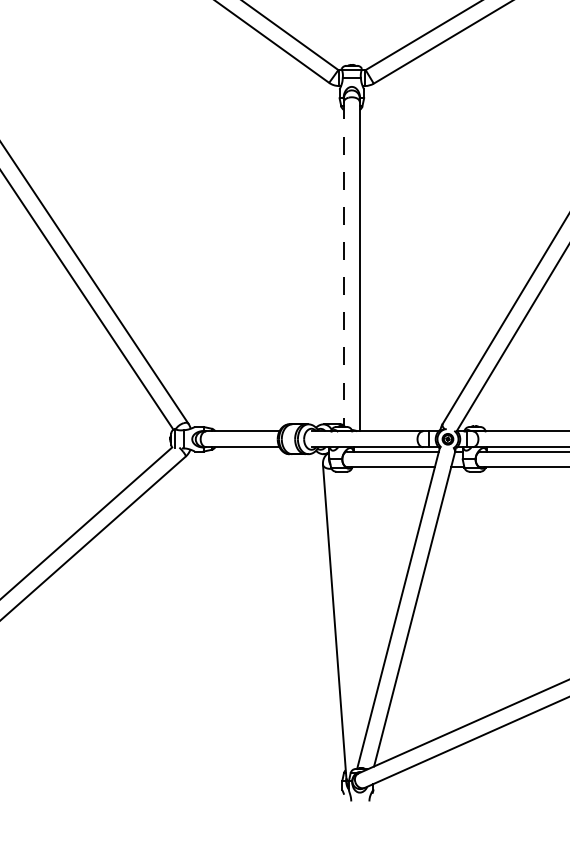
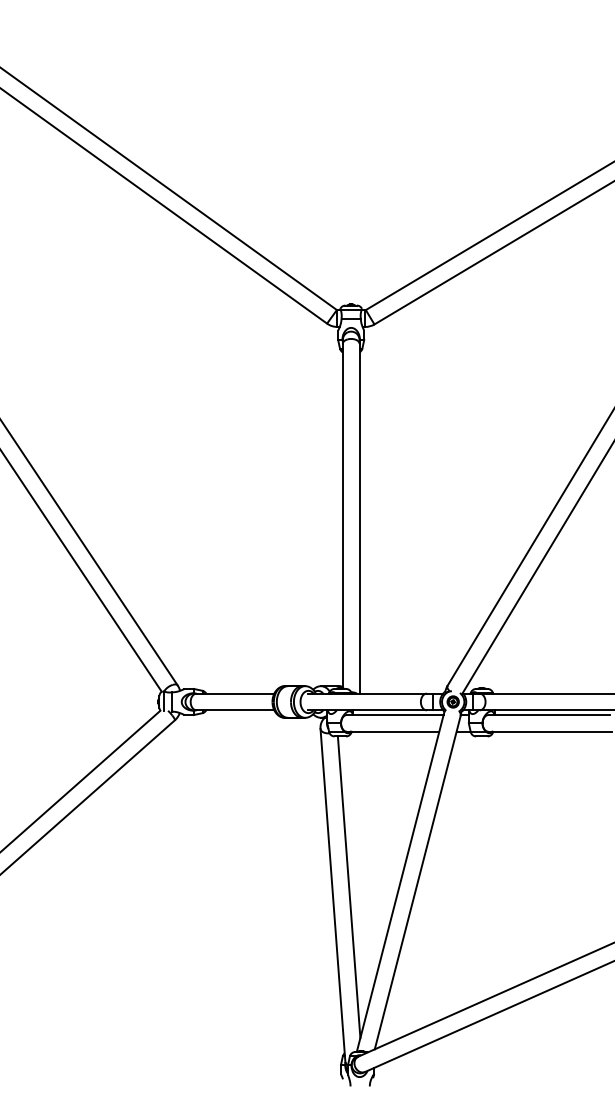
line: (343, 264) -> (342, 516), dashed -> solid
line: (349, 614) -> (348, 887), added

